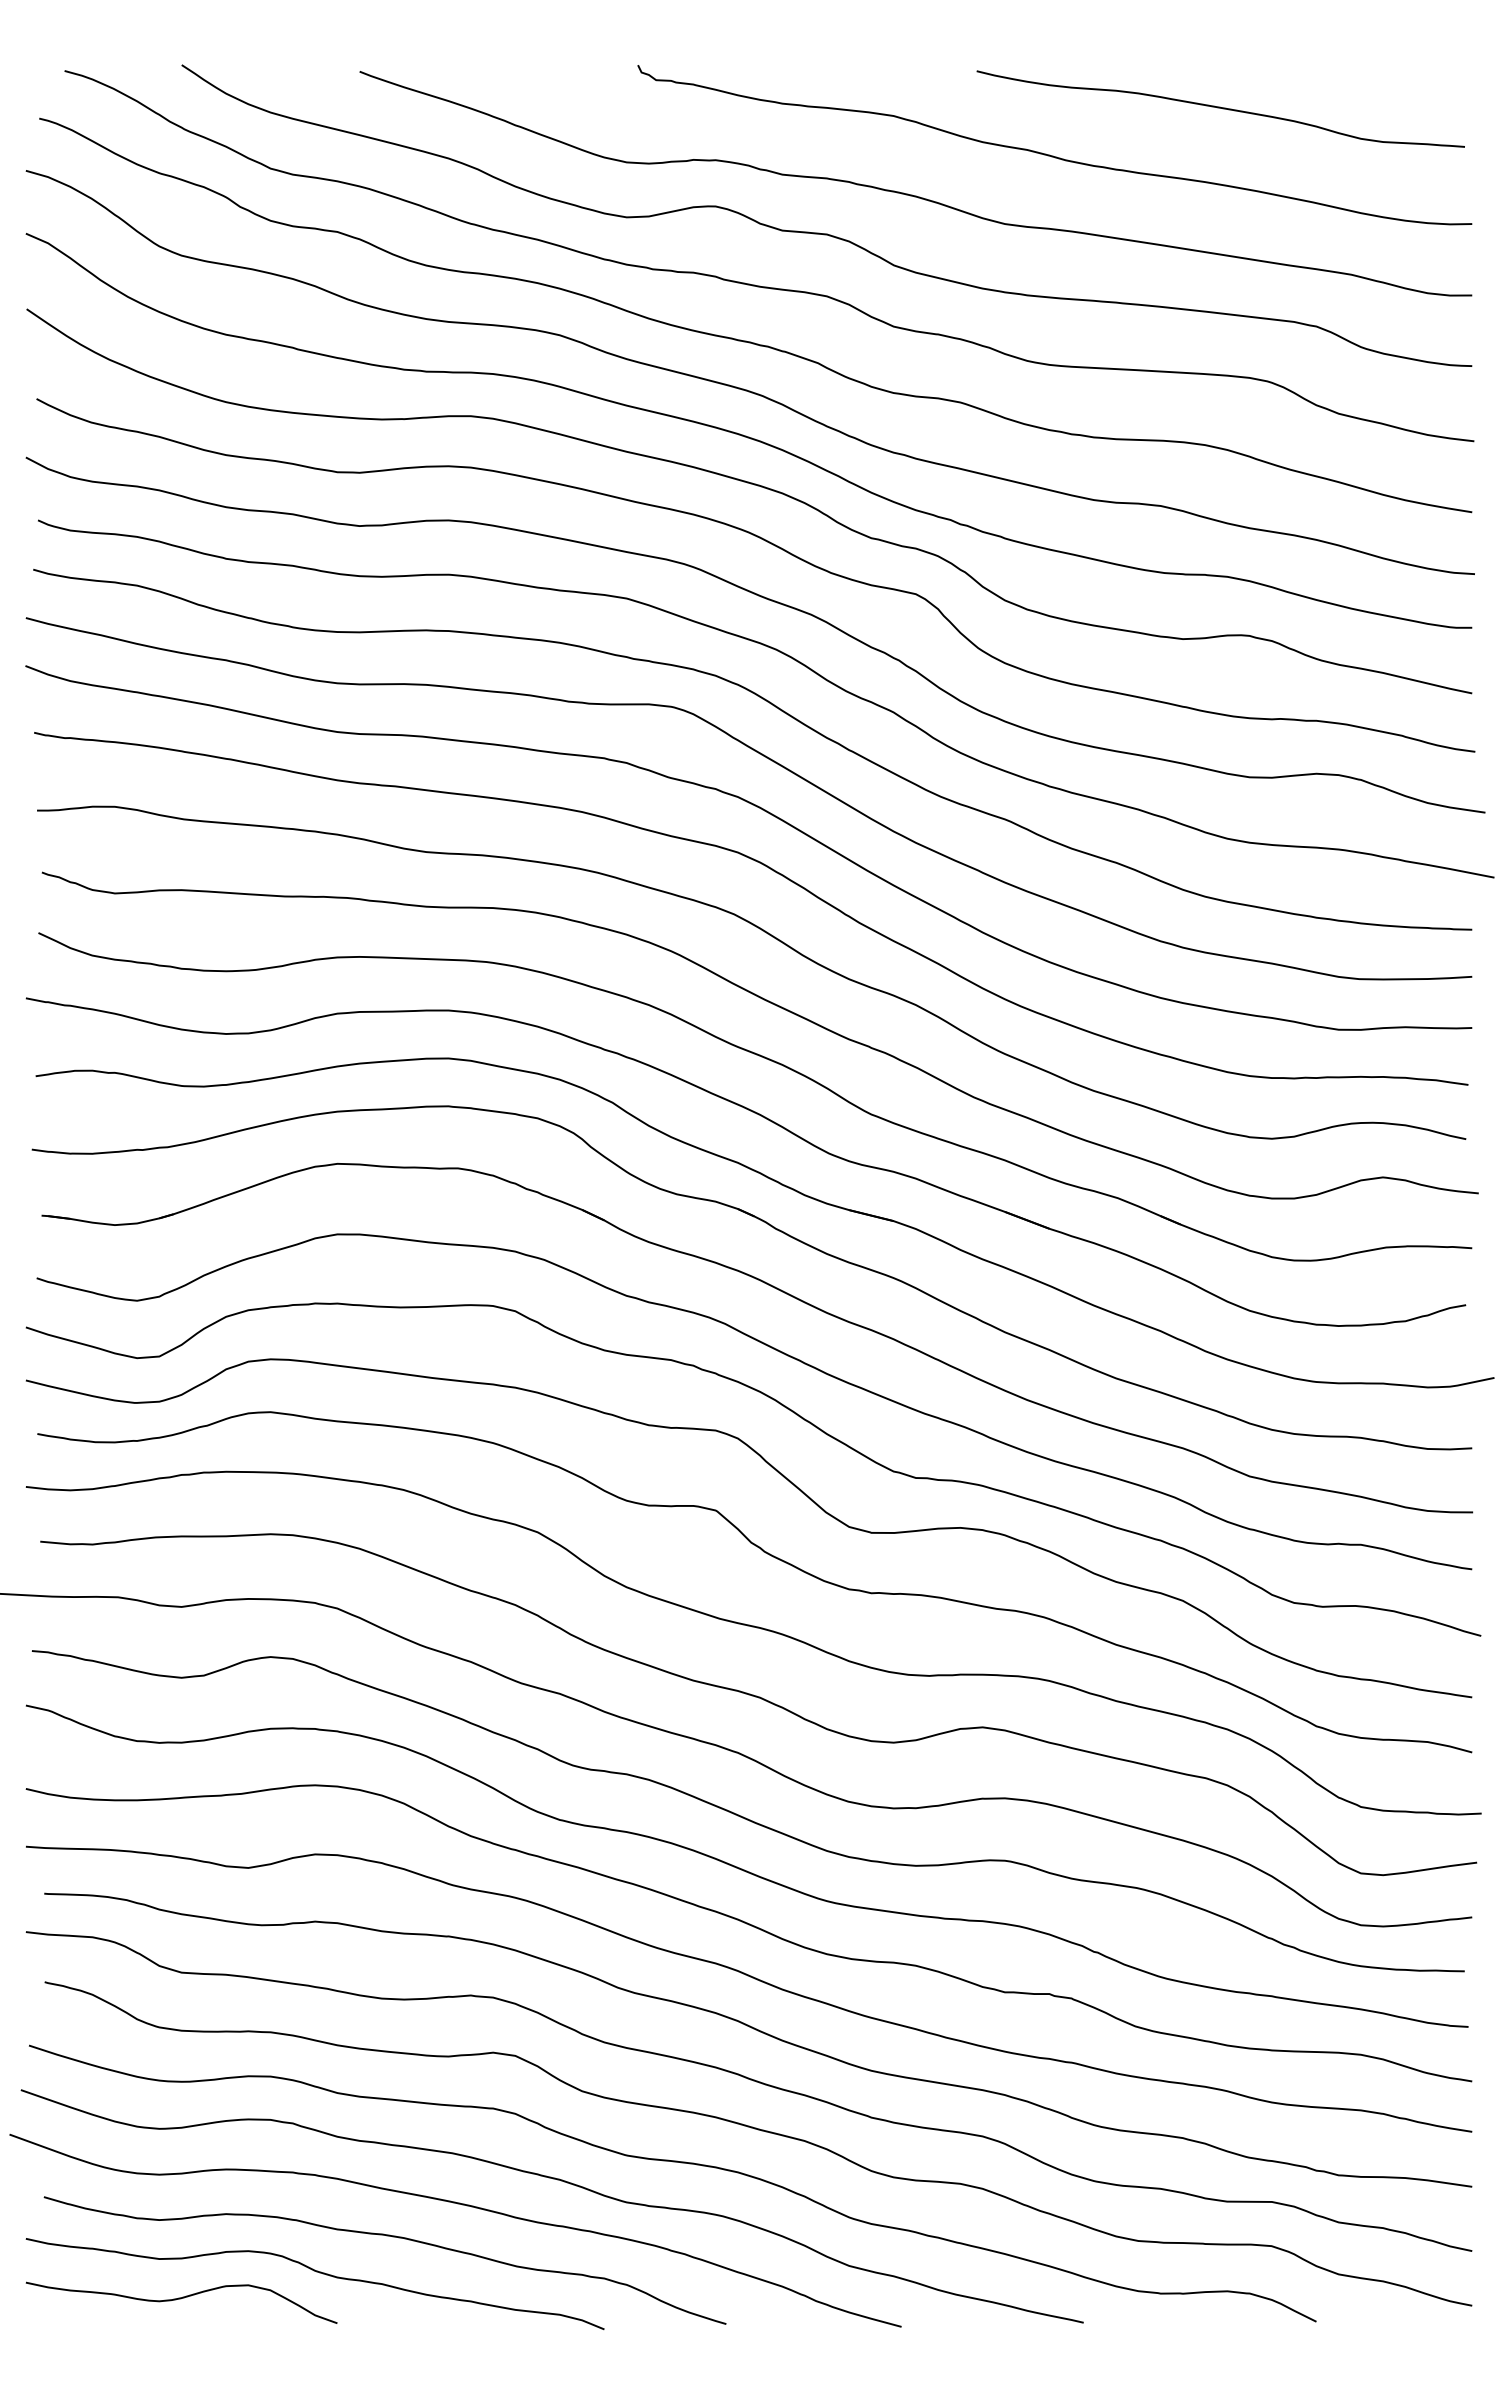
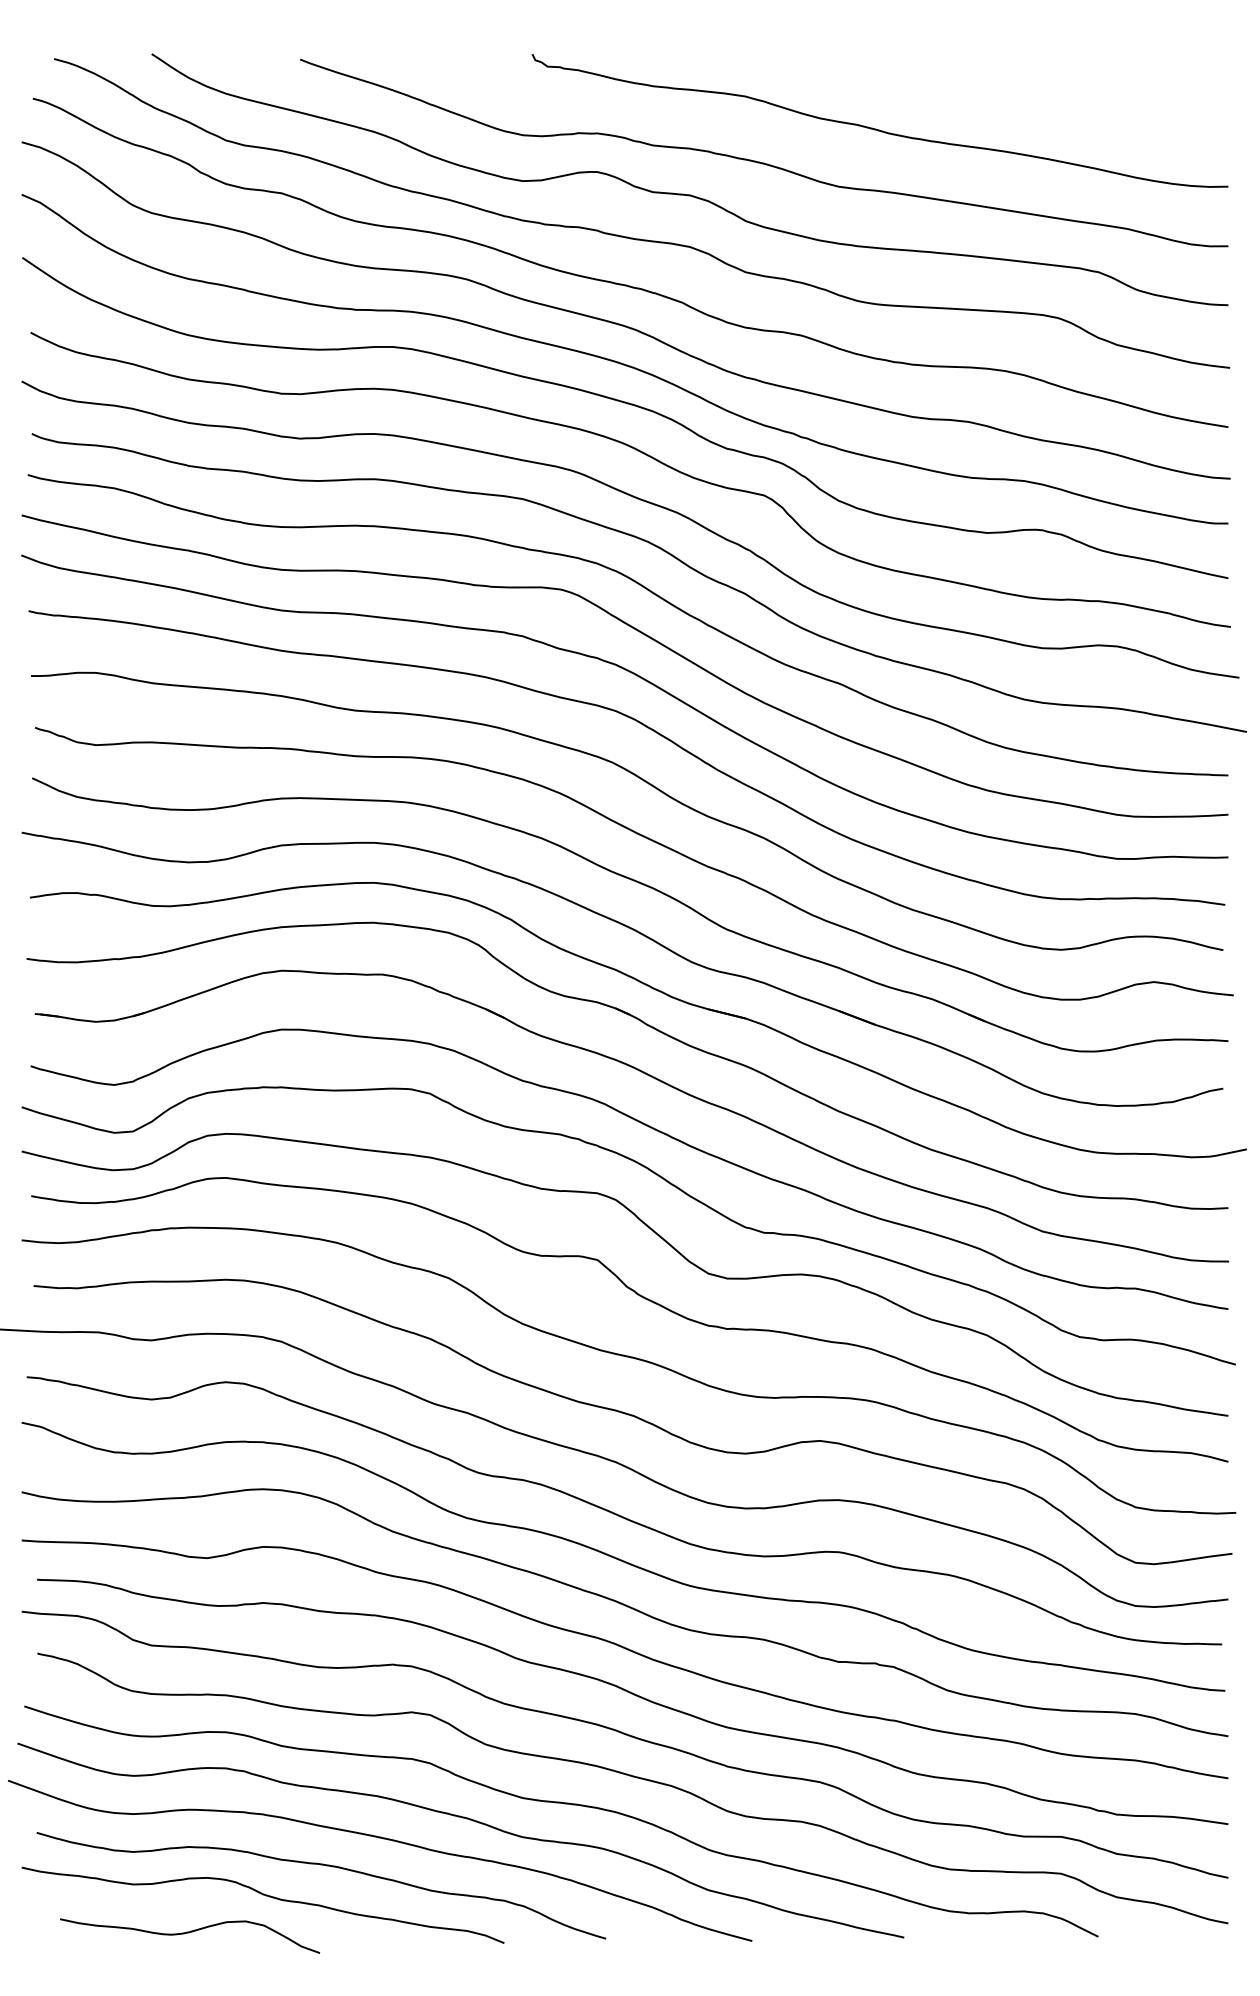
curve: (1220, 108) -> (1018, 90), removed
curve: (180, 2299) -> (189, 1933), moved

